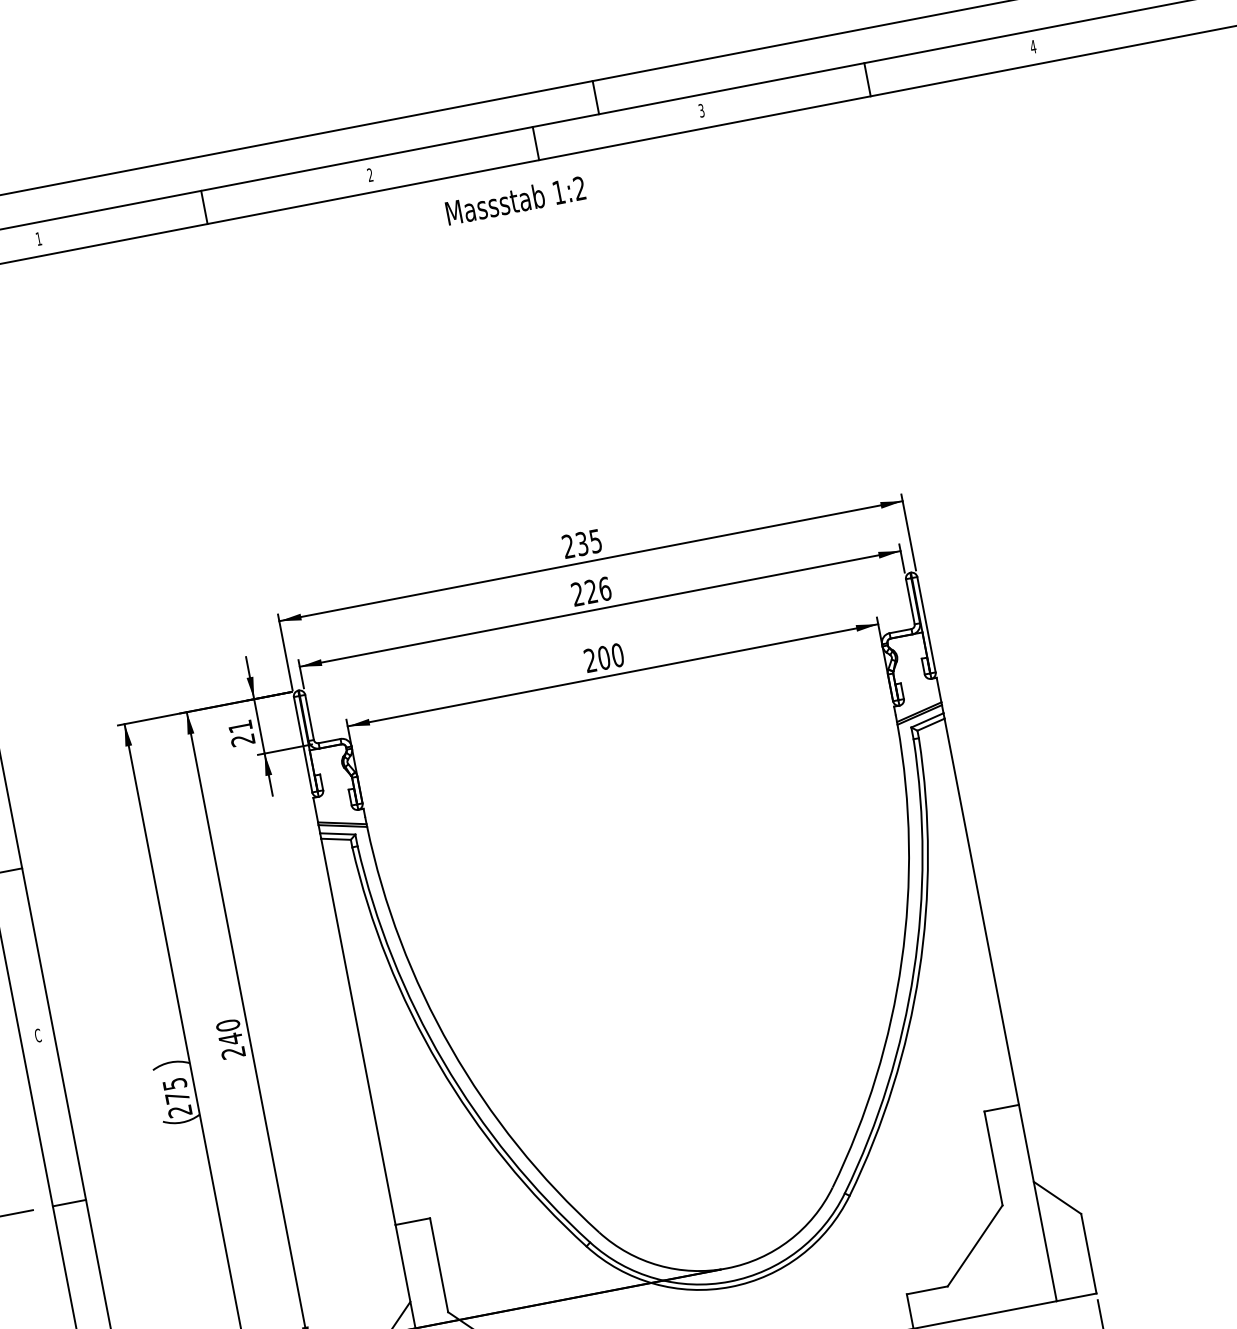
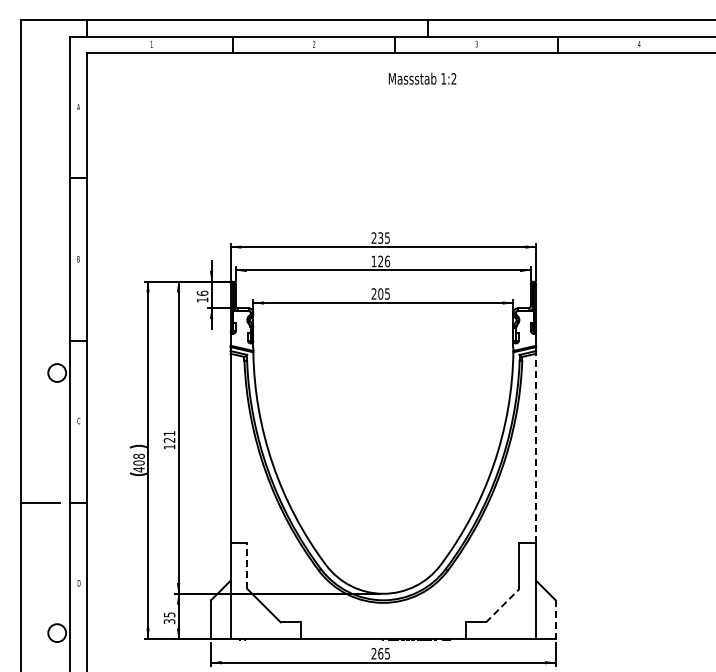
text: (515, 200) -> (422, 78), moved
text: (576, 592) -> (373, 260), 226 -> 126
text: (617, 654) -> (387, 293), 200 -> 205
text: (241, 733) -> (202, 296), 21 -> 16
line: (982, 911) -> (536, 448), solid -> dashed
text: (230, 1039) -> (169, 440), 240 -> 121
text: (176, 1096) -> (138, 462), 275 -> 408
line: (974, 1245) -> (502, 605), solid -> dashed
line: (1088, 1253) -> (555, 619), solid -> dashed
line: (438, 1264) -> (247, 565), solid -> dashed

